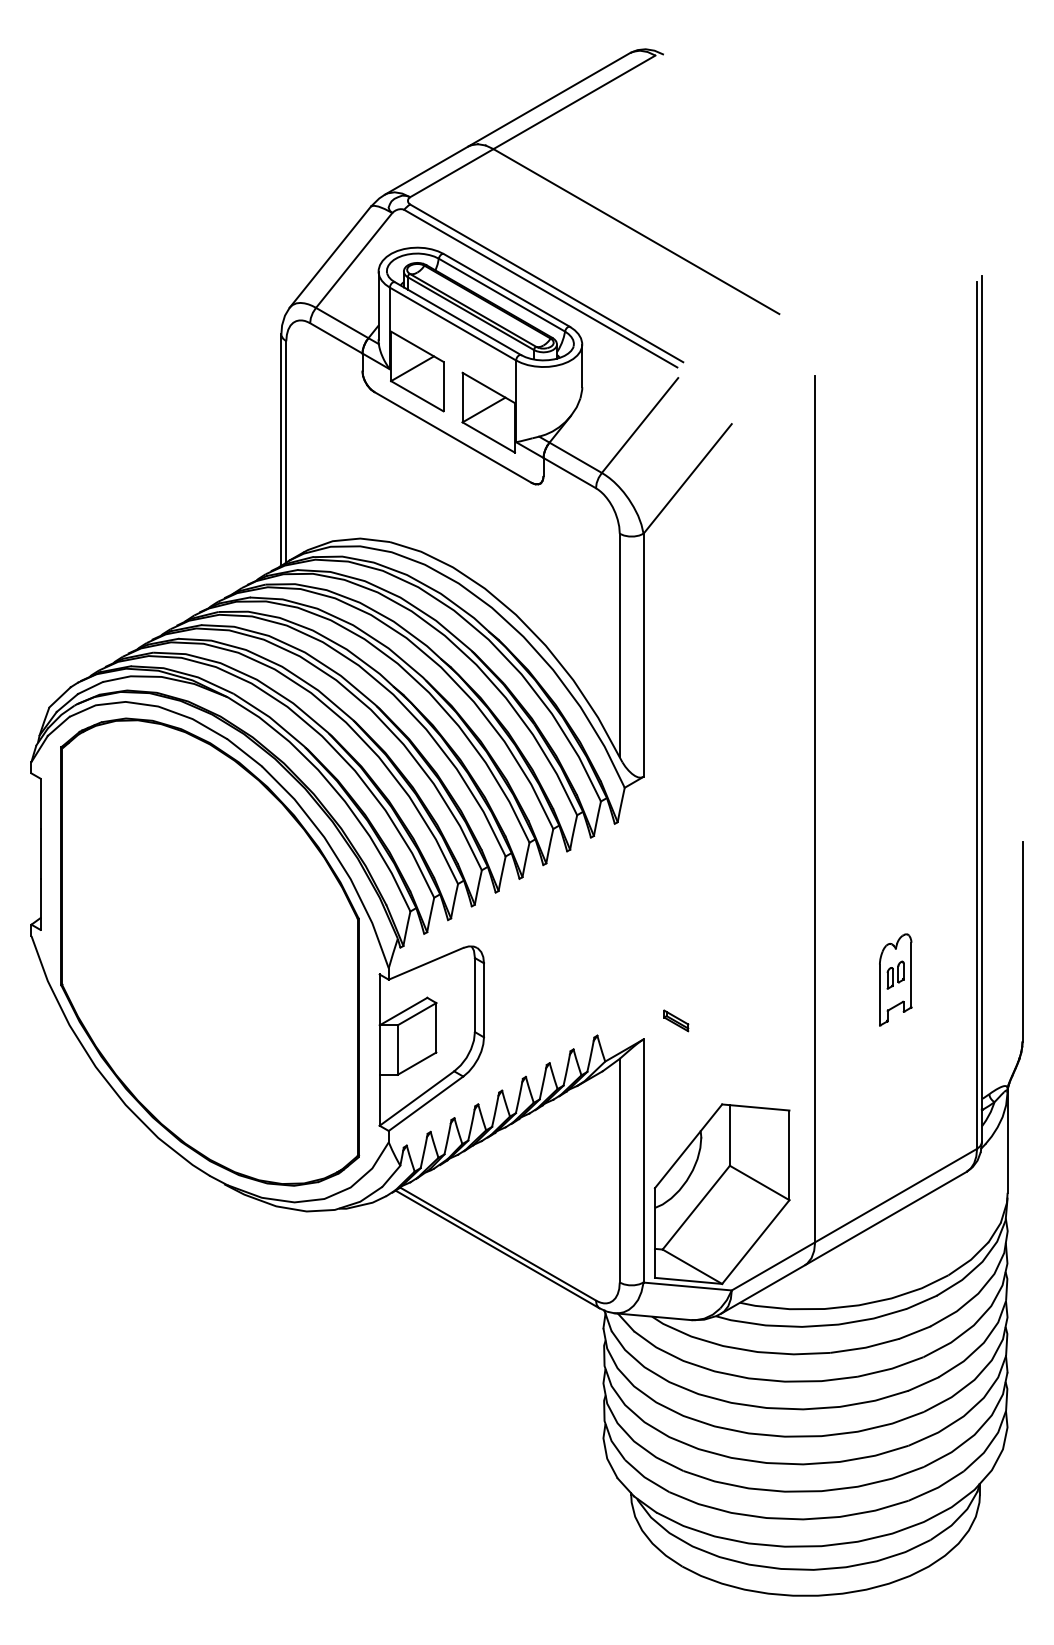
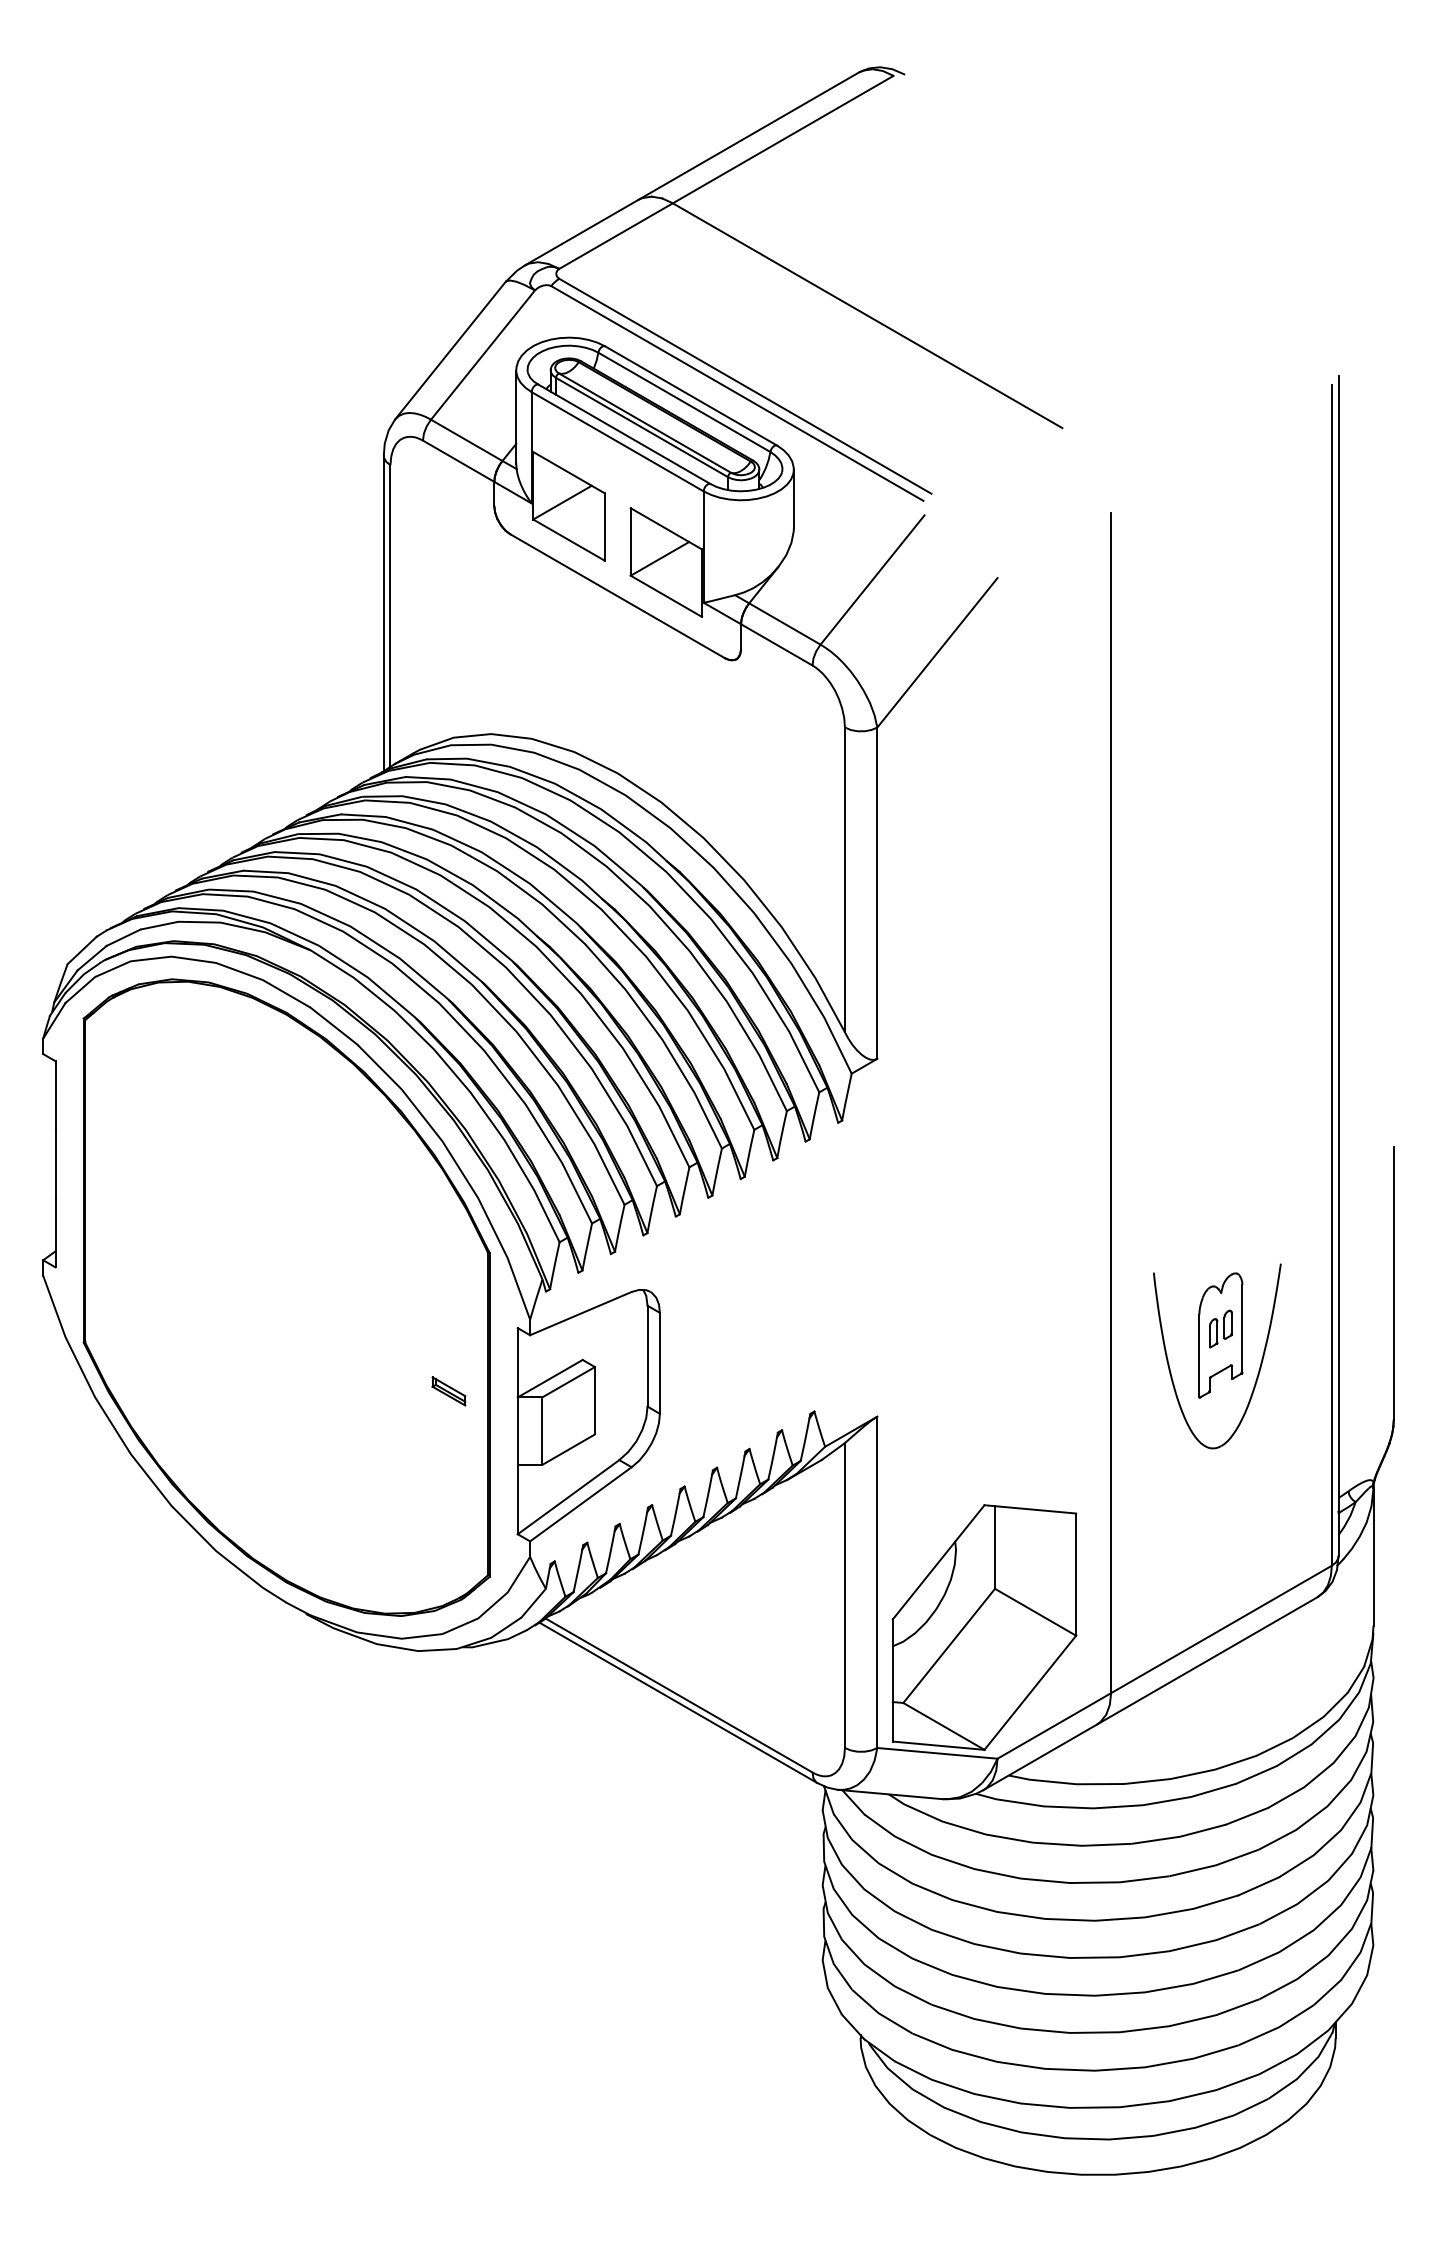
part: (923, 1002) -> (1259, 1366), added
part: (675, 1020) -> (448, 1391), moved

